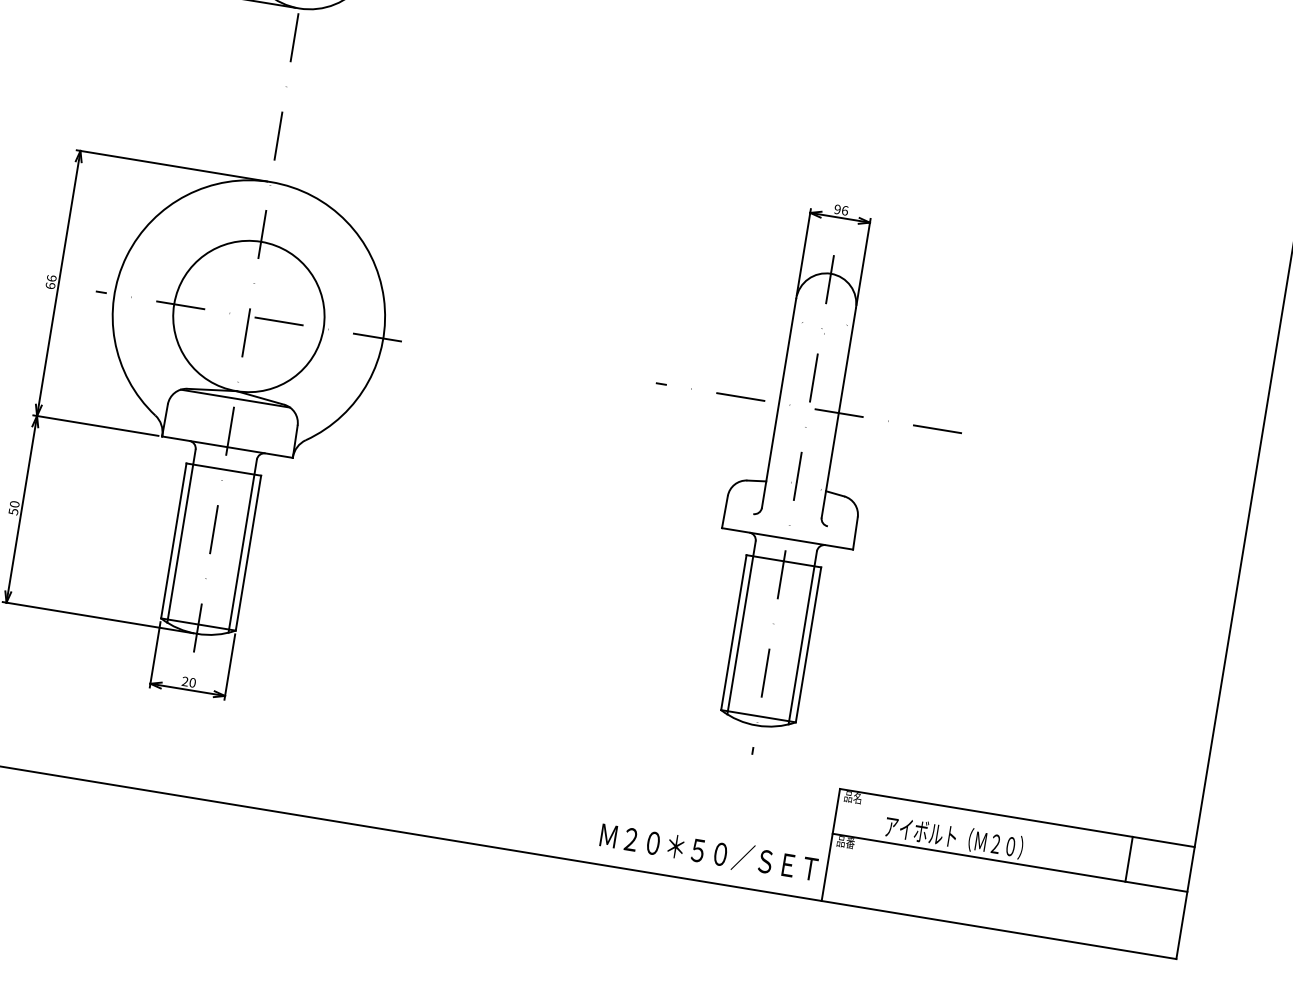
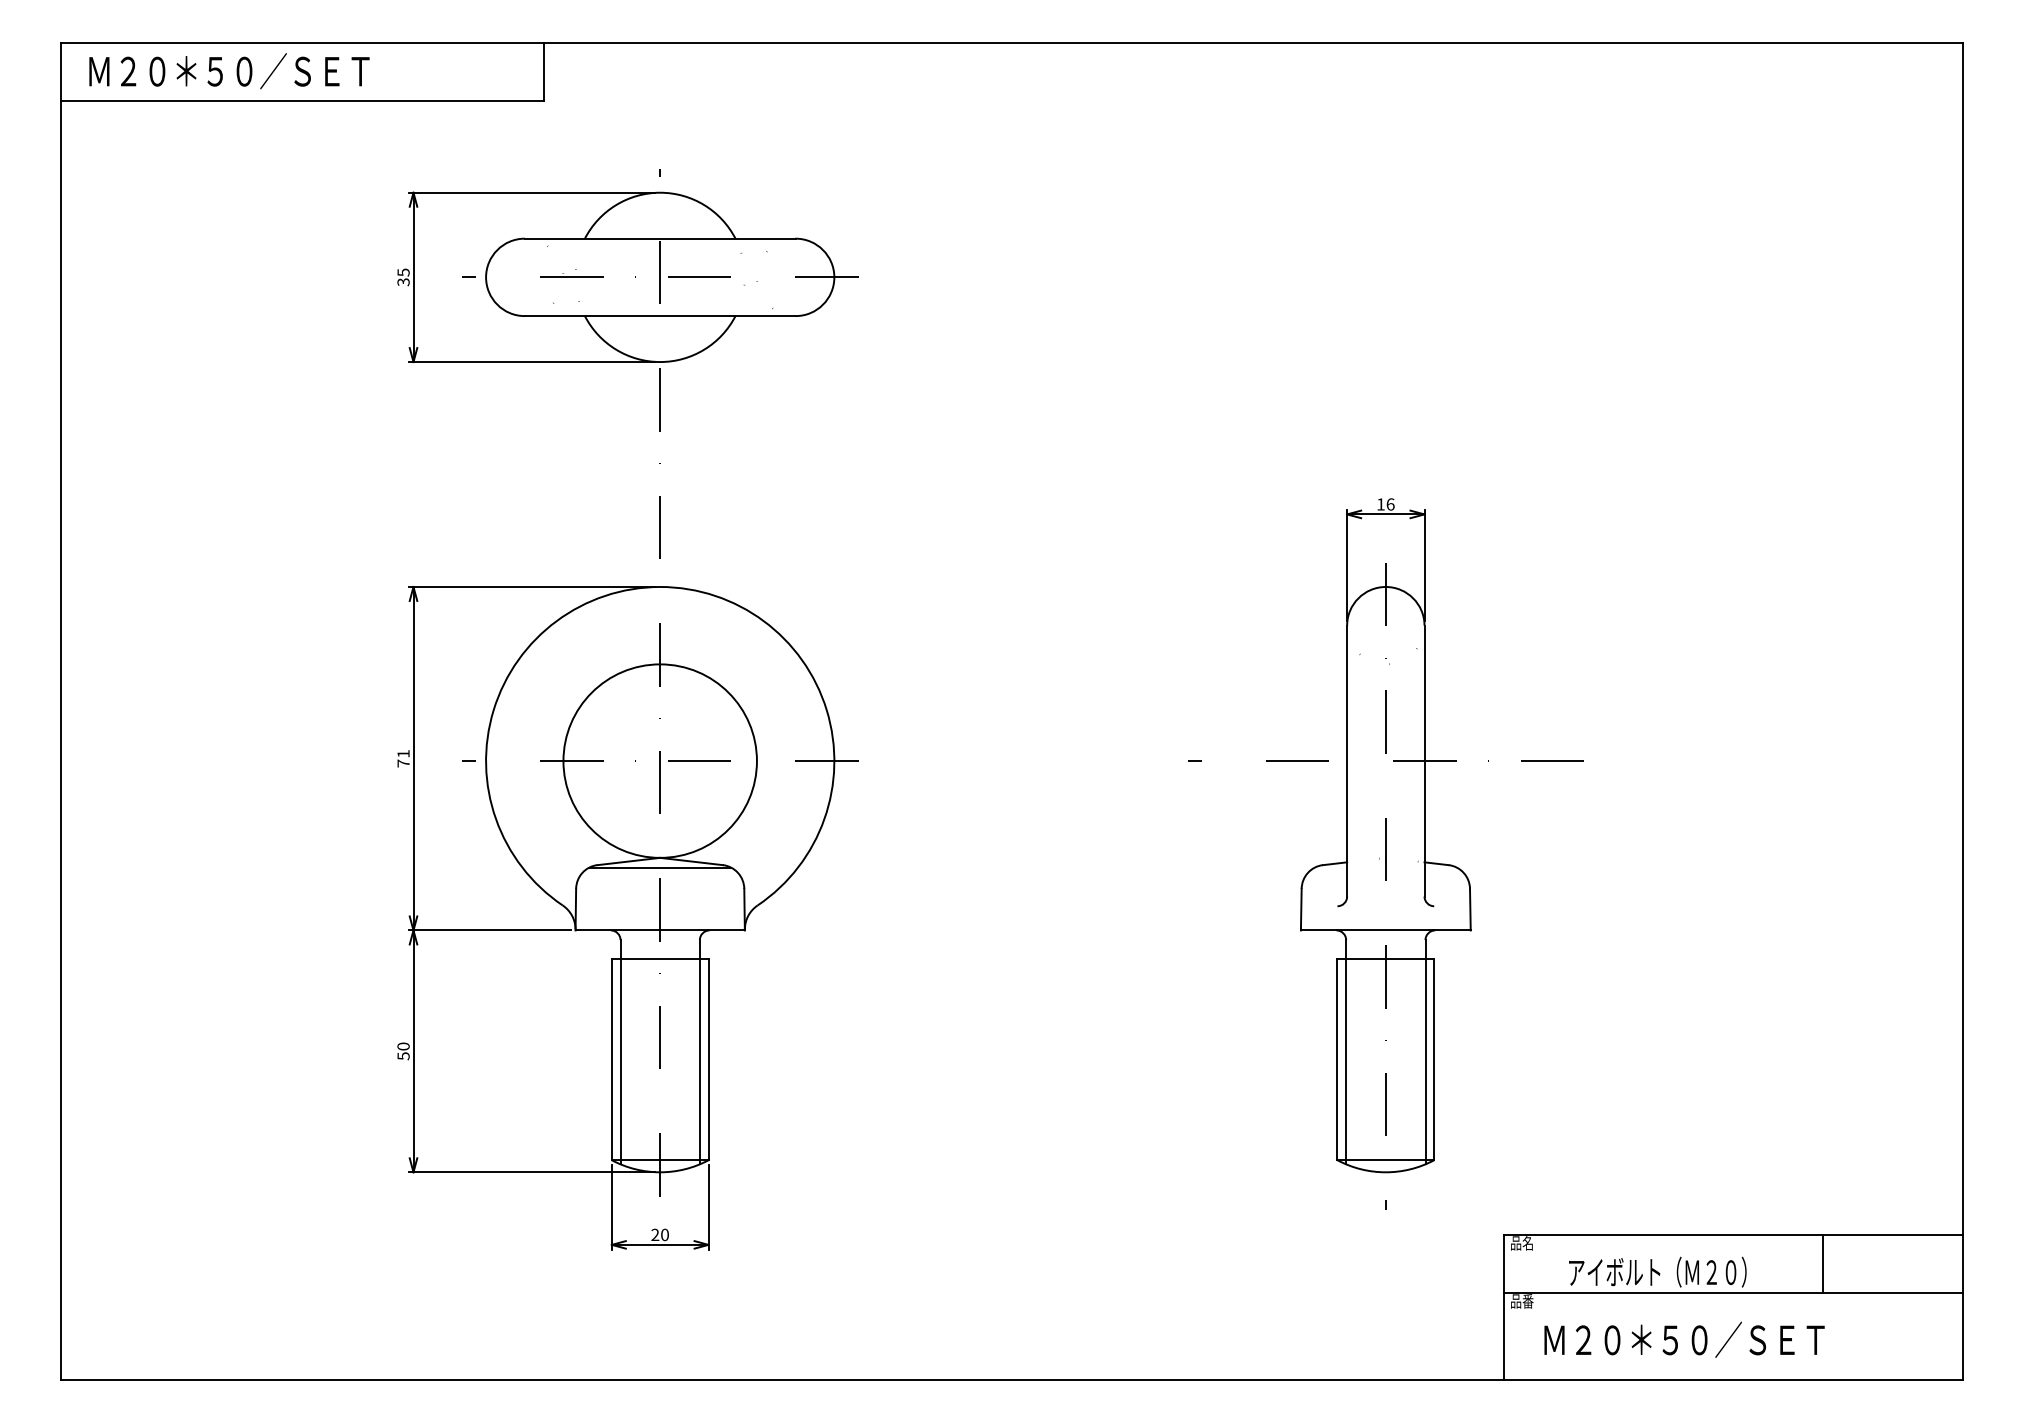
text: (837, 209) -> (1380, 504), 96 -> 16
text: (51, 282) -> (403, 758), 66 -> 71
text: (709, 851) -> (1684, 1339), moved
line: (1128, 859) -> (1822, 1264), moved

